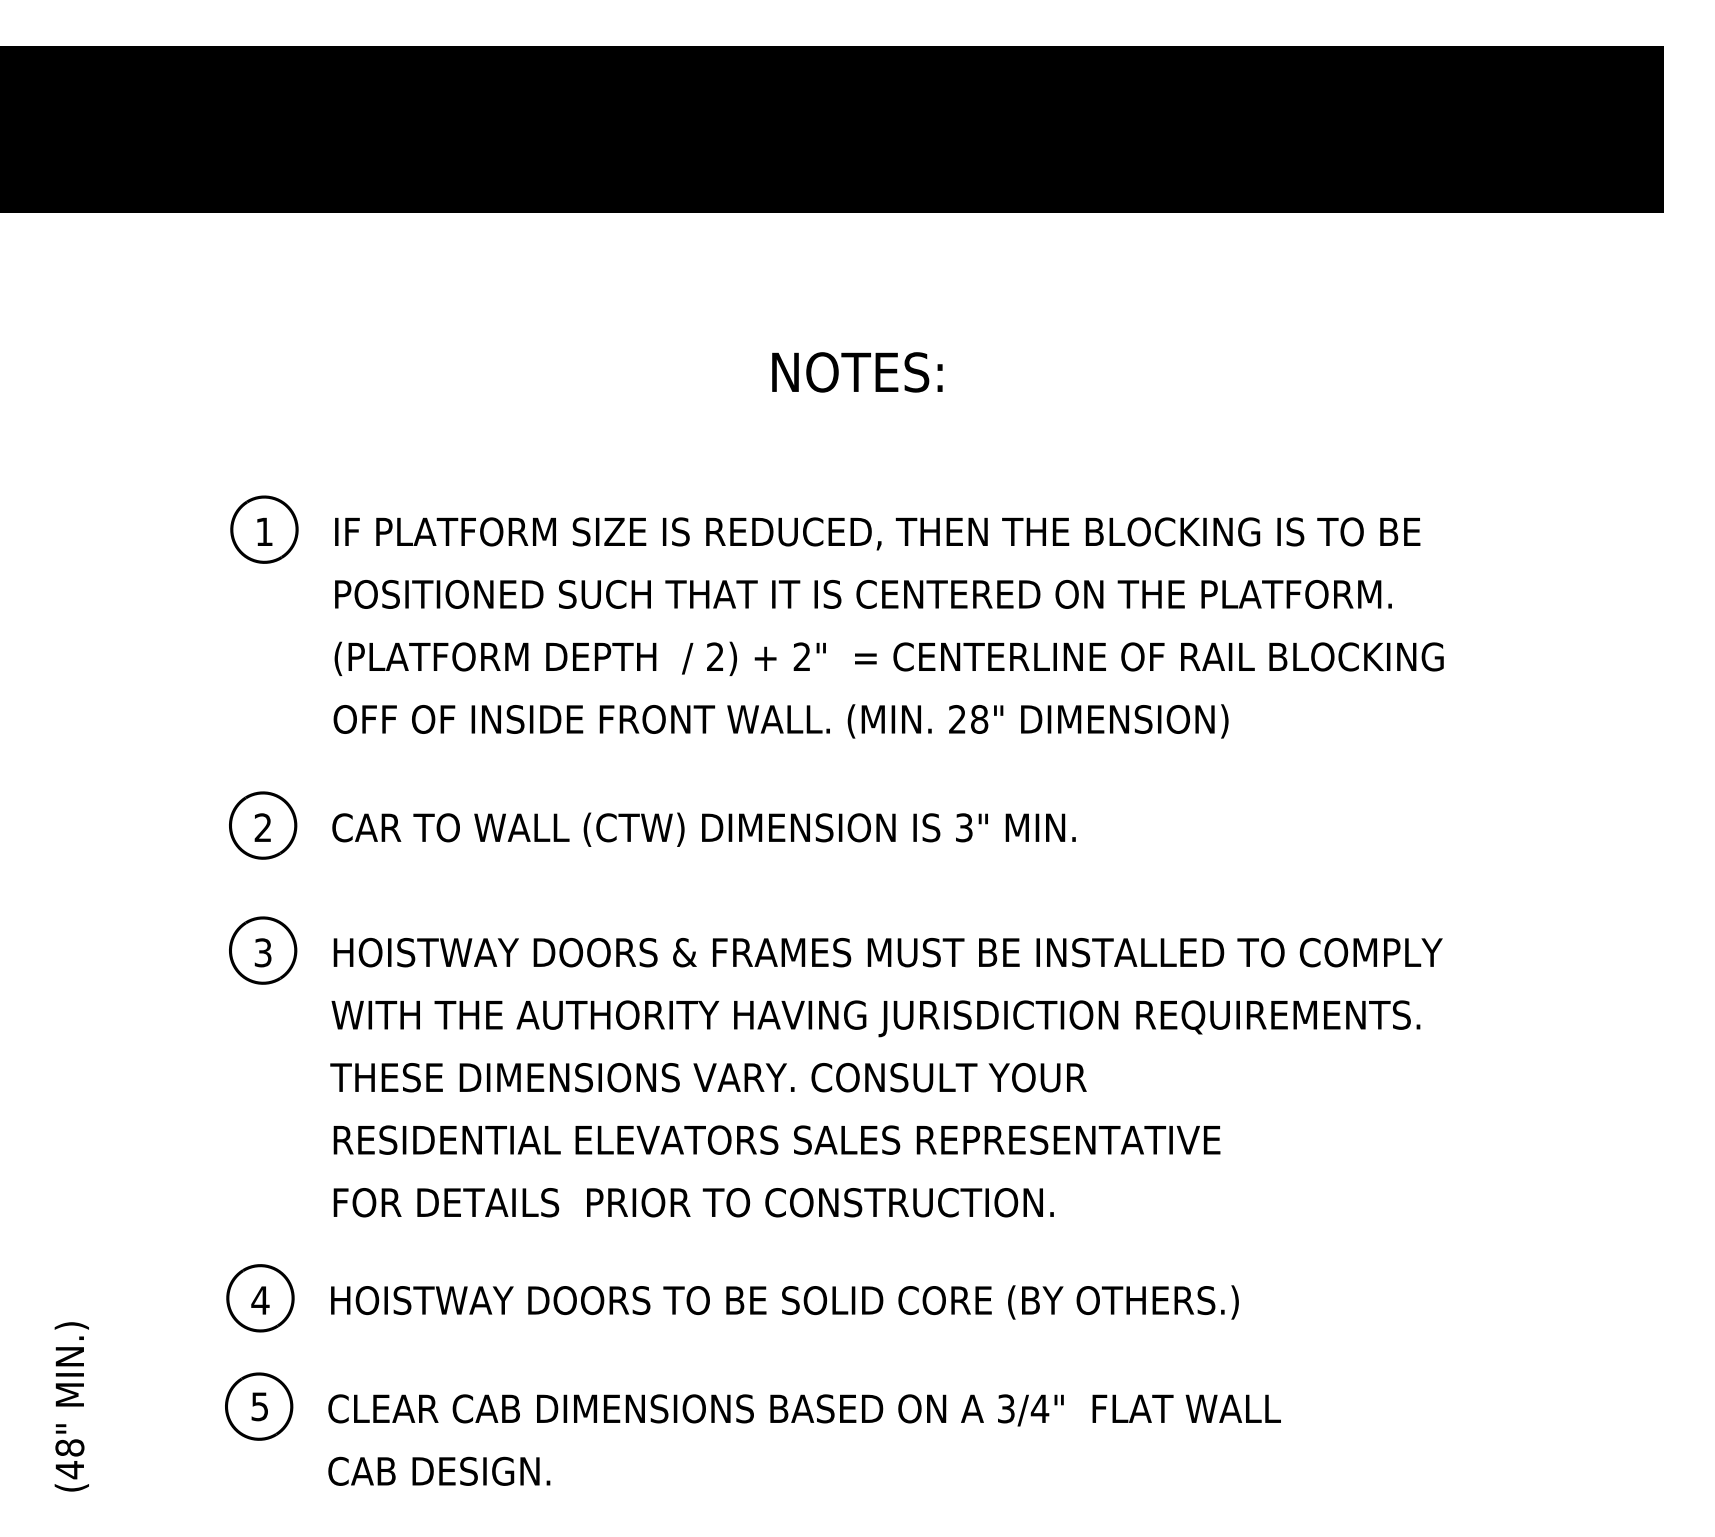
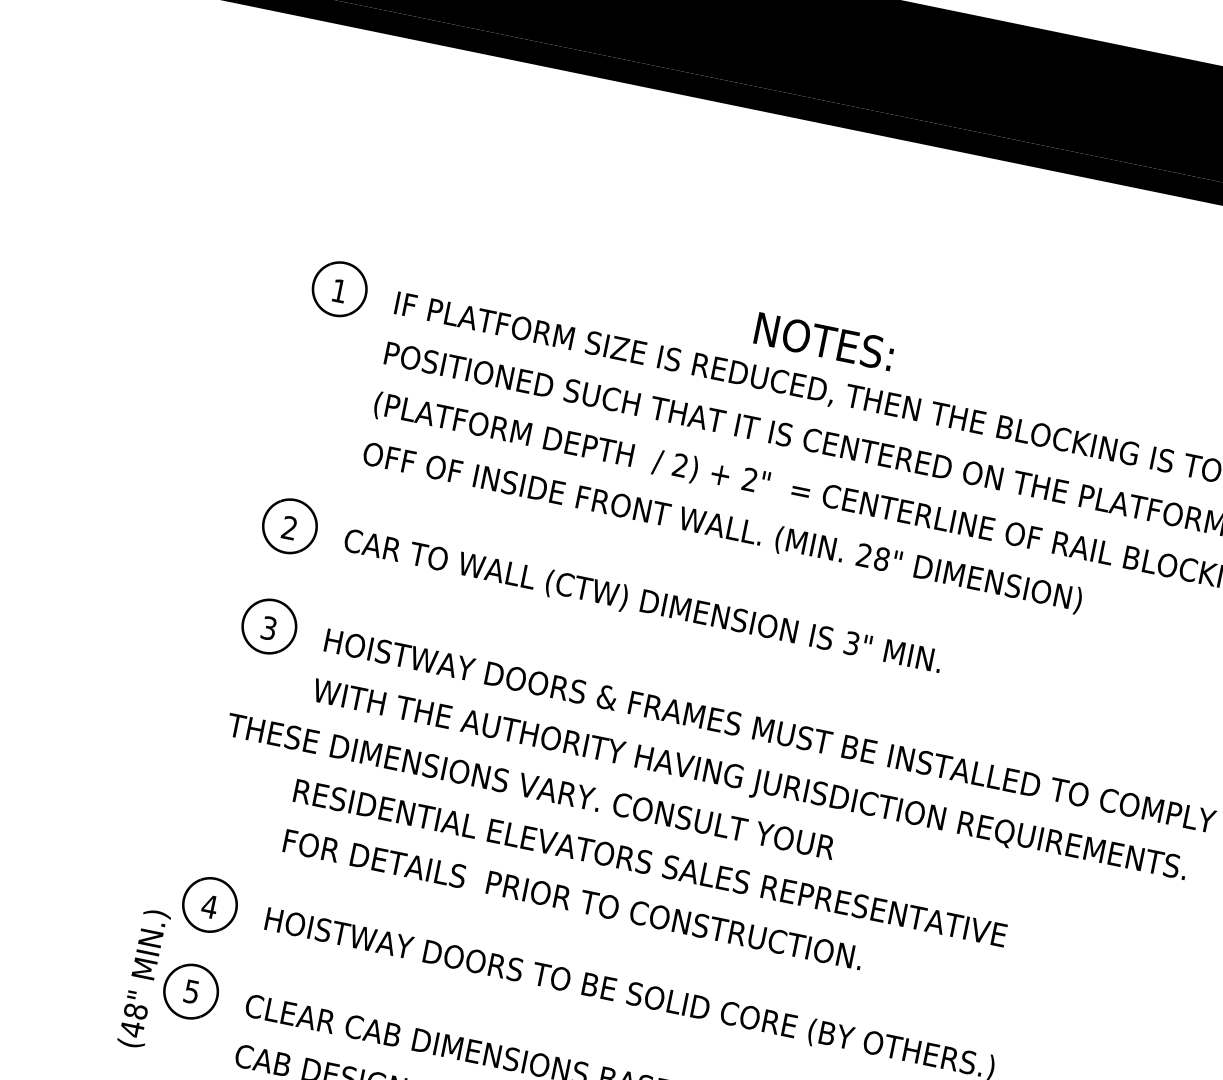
text: (857, 372) -> (824, 341), moved
text: (708, 1077) -> (531, 786), moved
text: (71, 1406) -> (143, 978), moved

